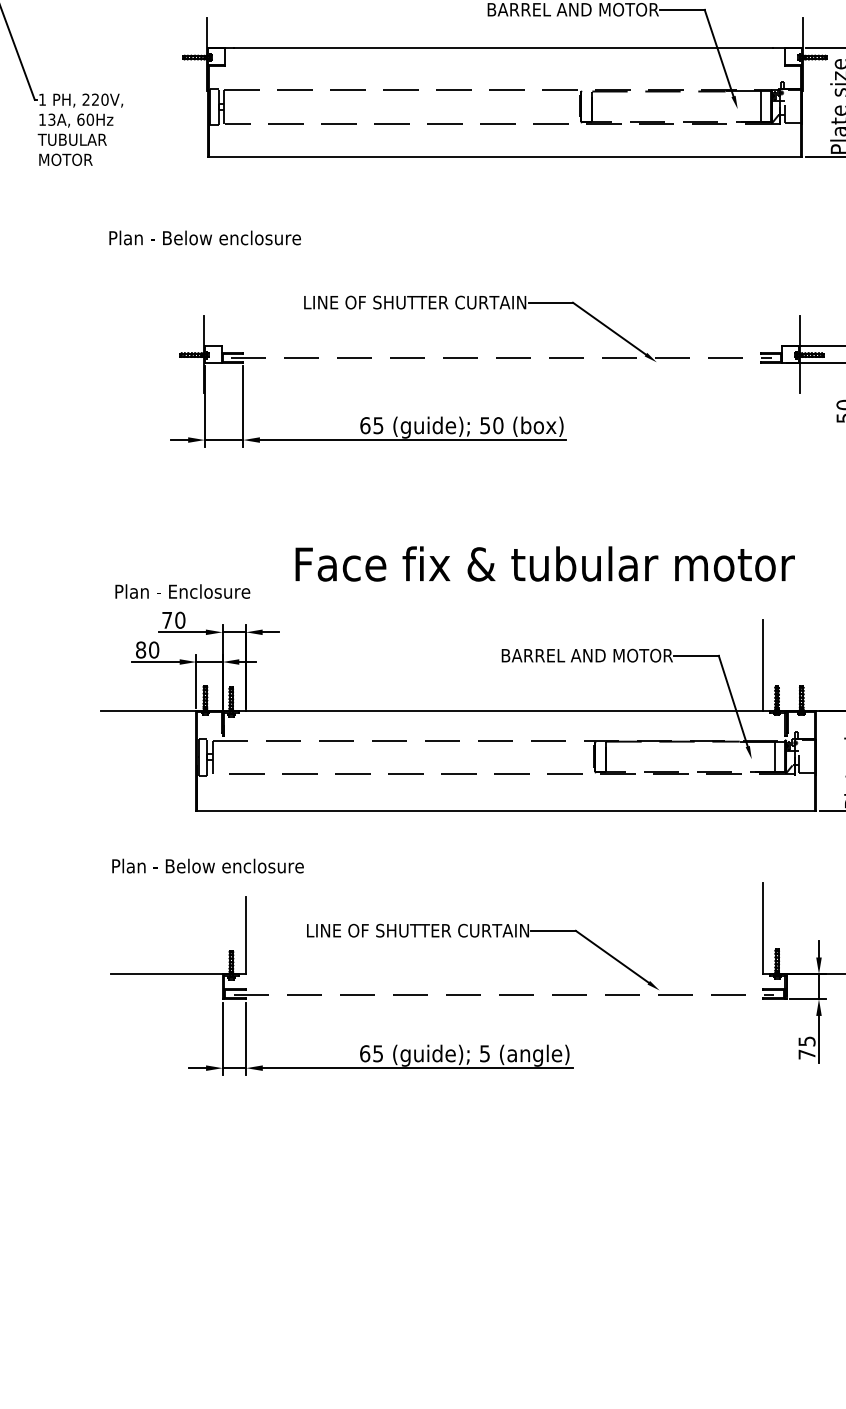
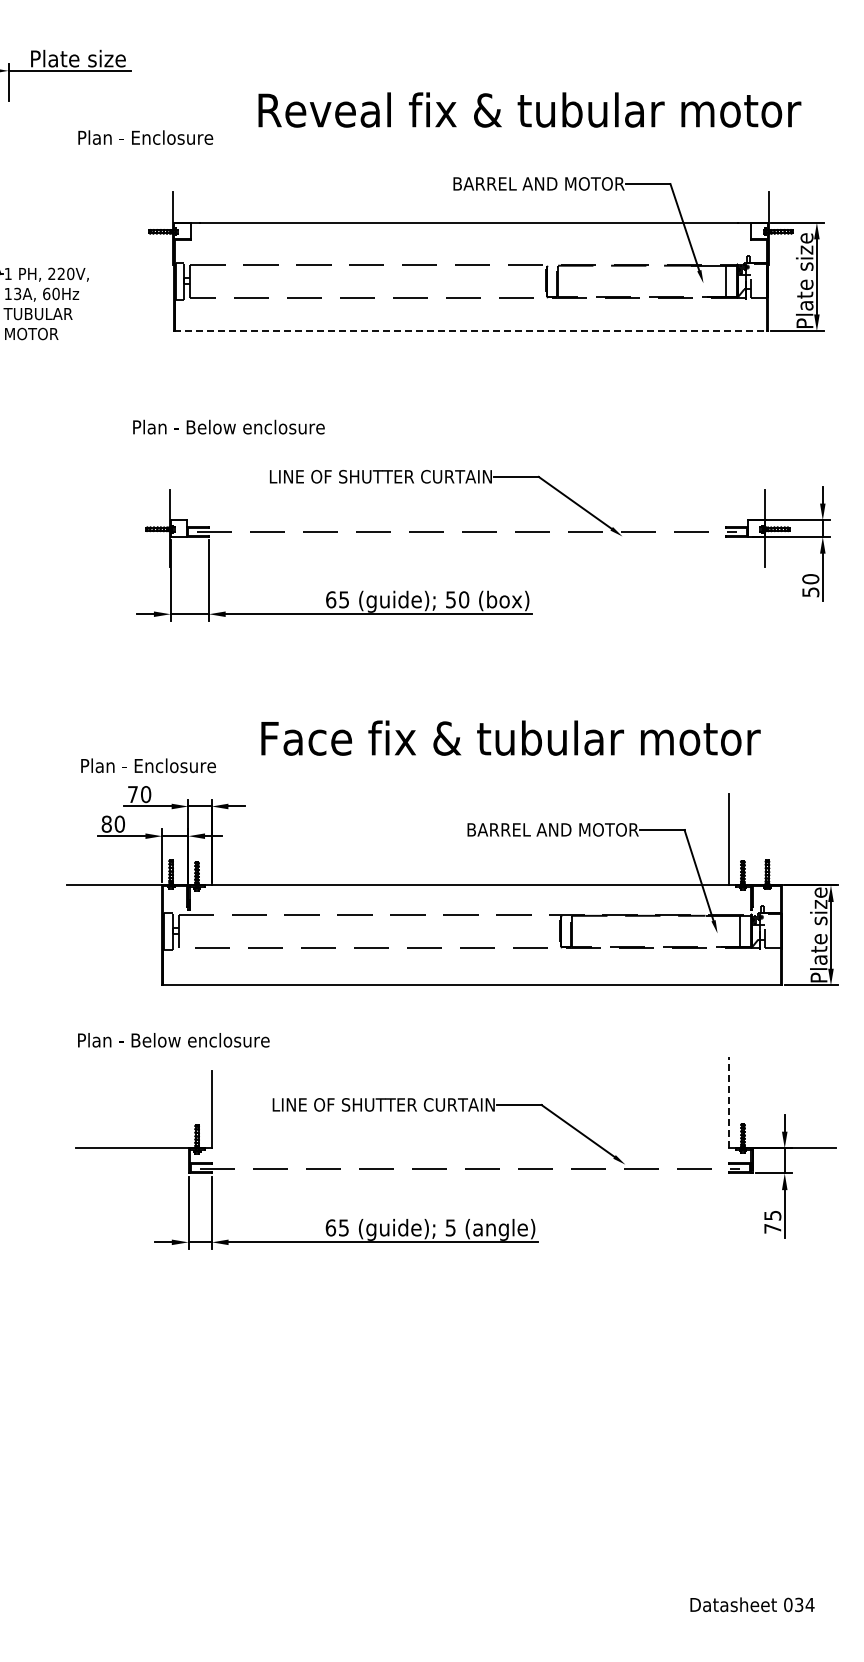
line: (505, 157) -> (471, 331), solid -> dashed
text: (204, 237) -> (228, 426), moved
line: (763, 928) -> (729, 1102), solid -> dashed

